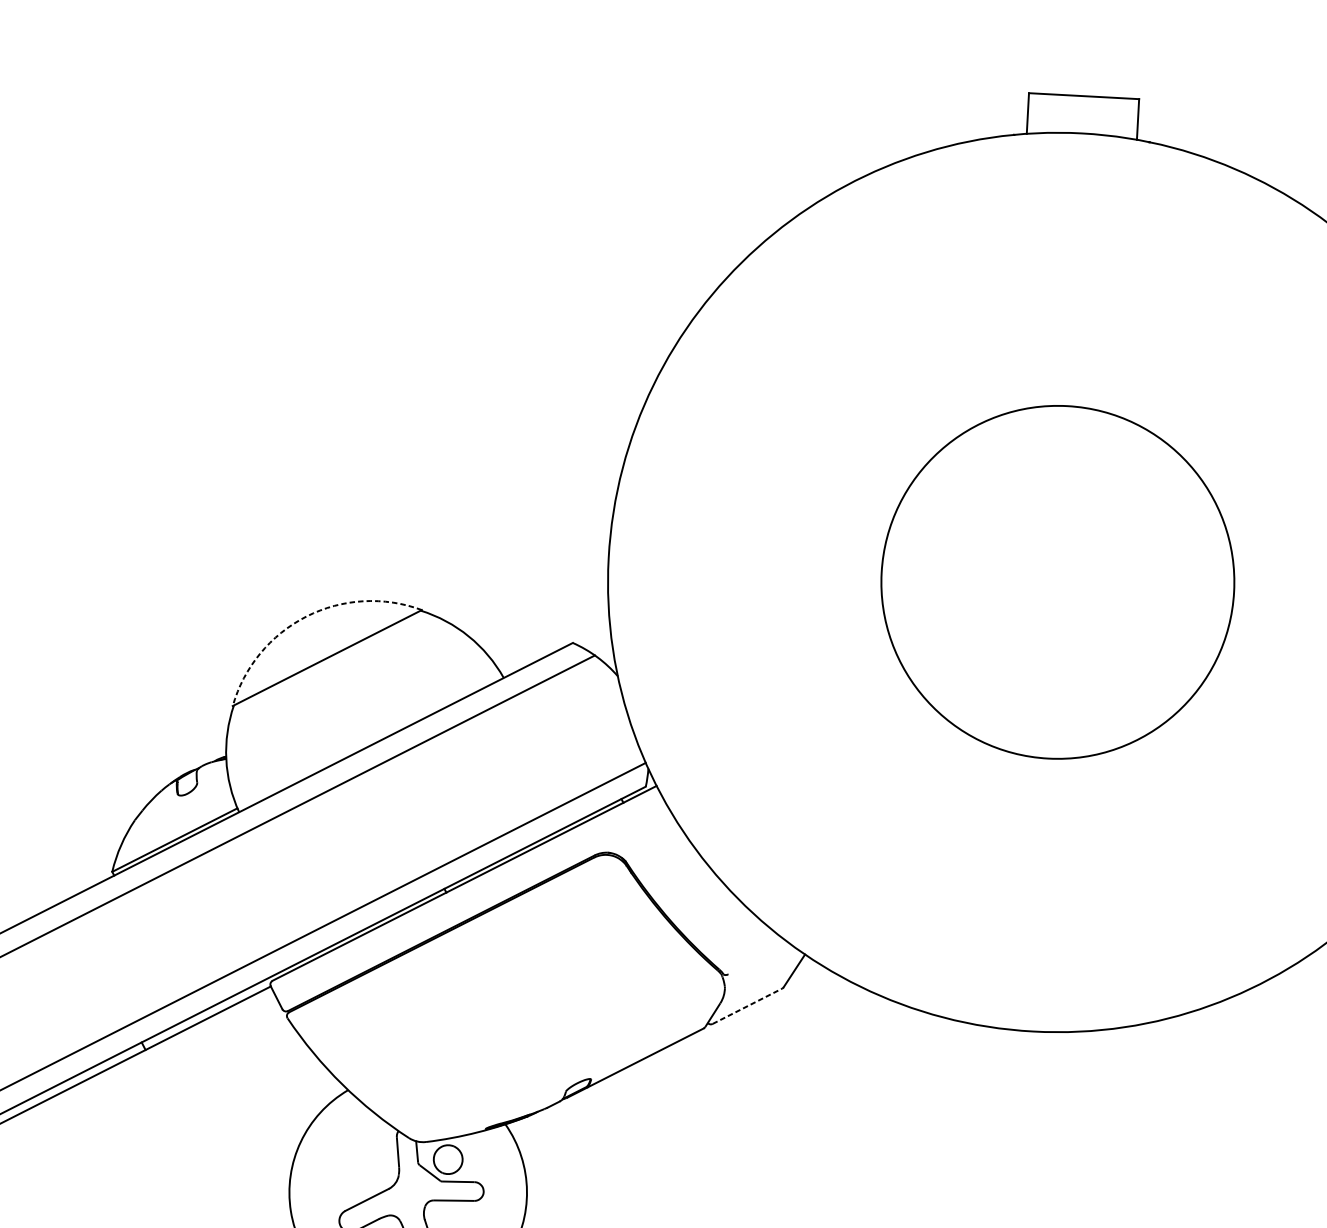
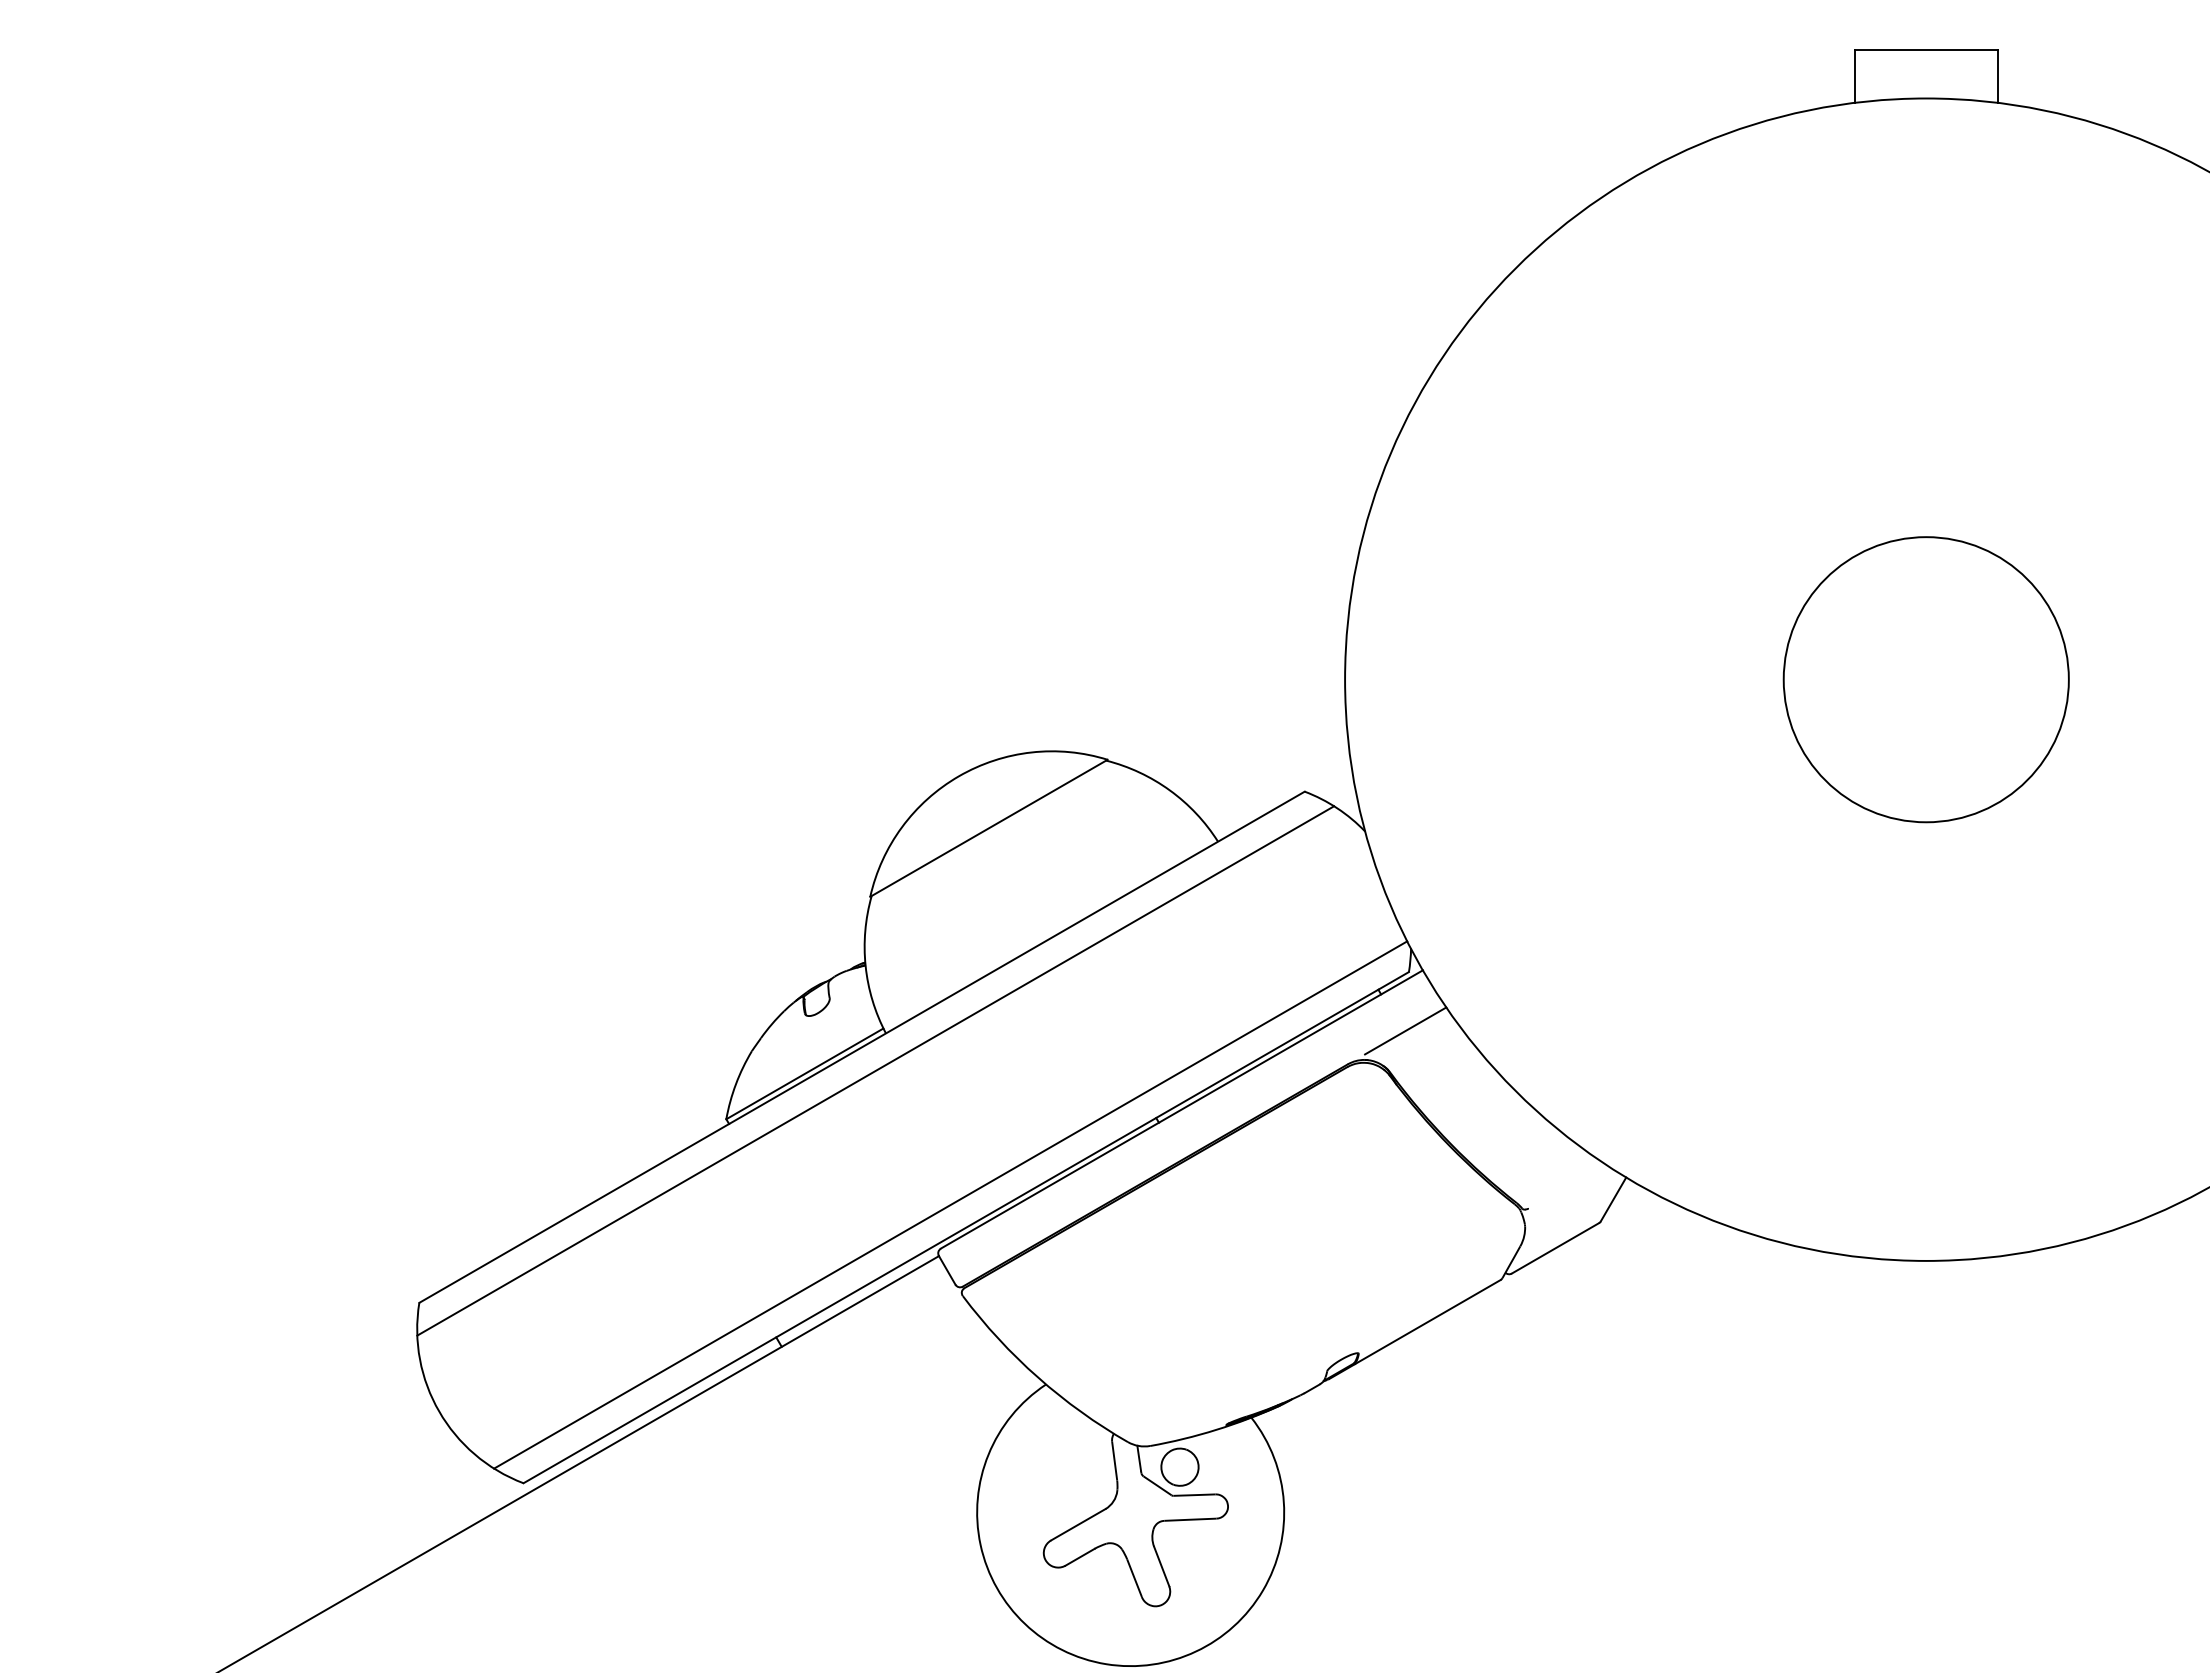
circle: (1057, 582) -> (1925, 679), size x0.62
arc: (305, 616) -> (958, 776), dashed -> solid
line: (640, 831) -> (1405, 1030), added
line: (747, 1006) -> (1555, 1248), dashed -> solid

